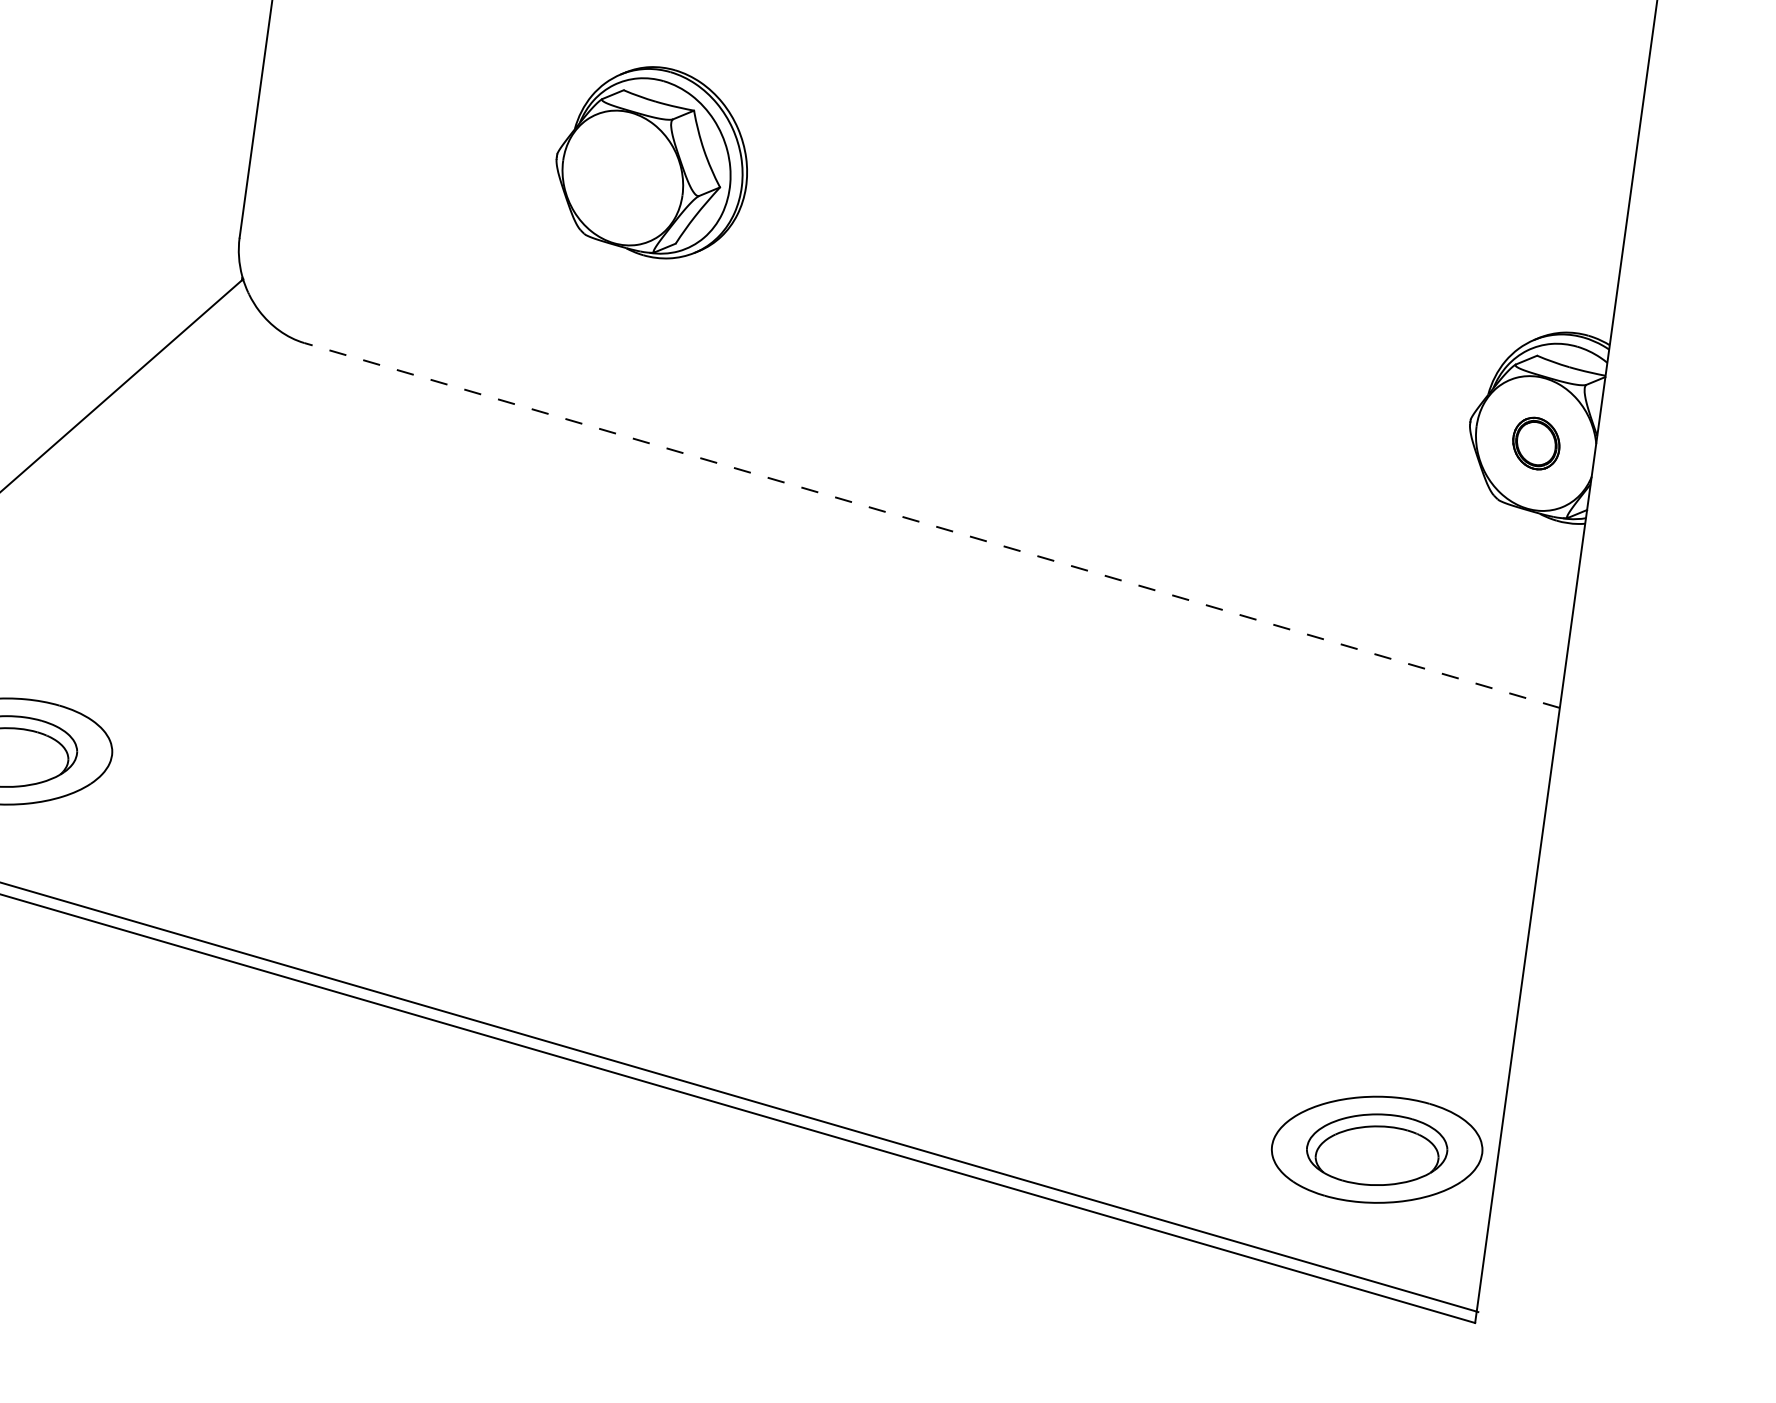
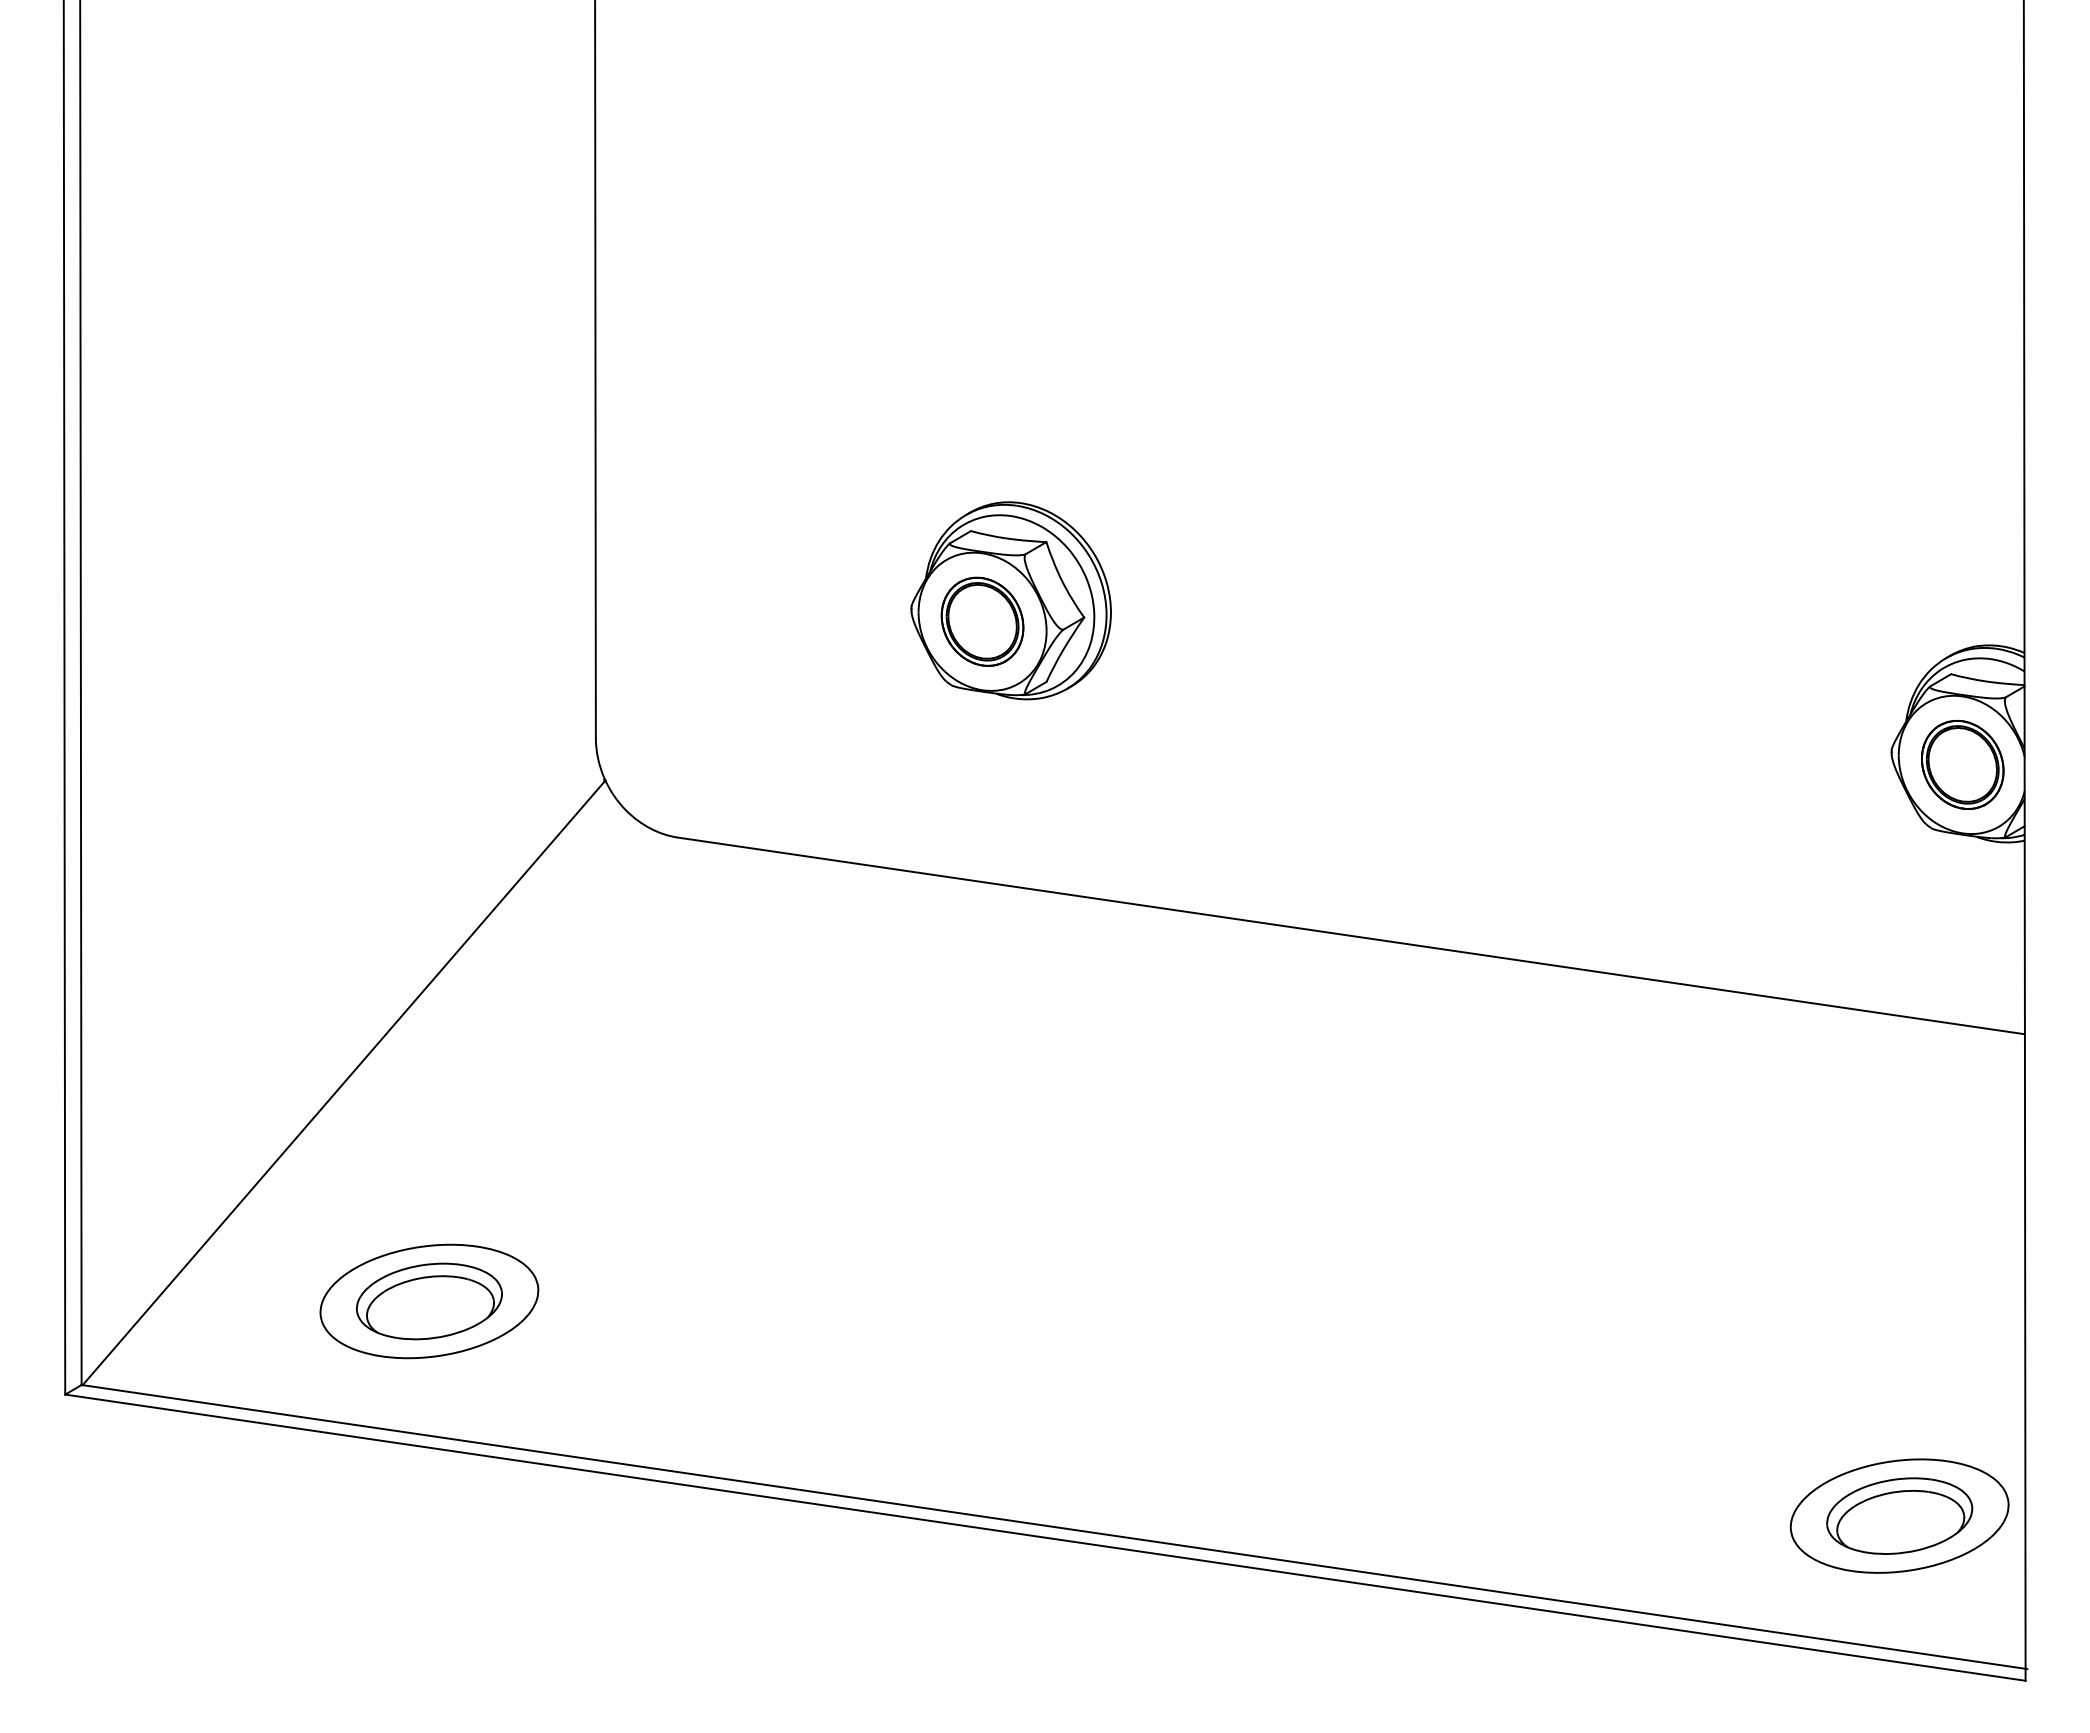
part: (622, 177) -> (982, 621), added
part: (1536, 443) -> (1962, 764), size x1.67
line: (932, 525) -> (1351, 935), dashed -> solid

